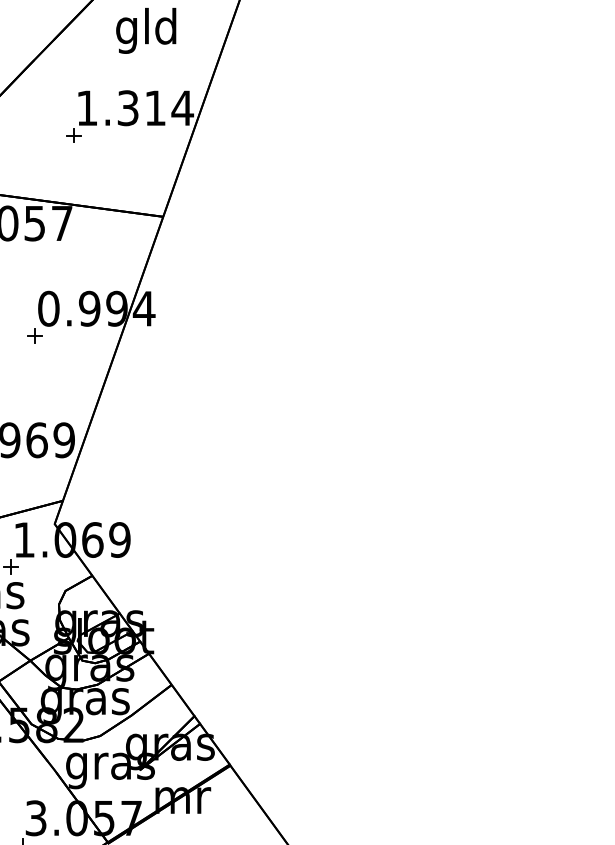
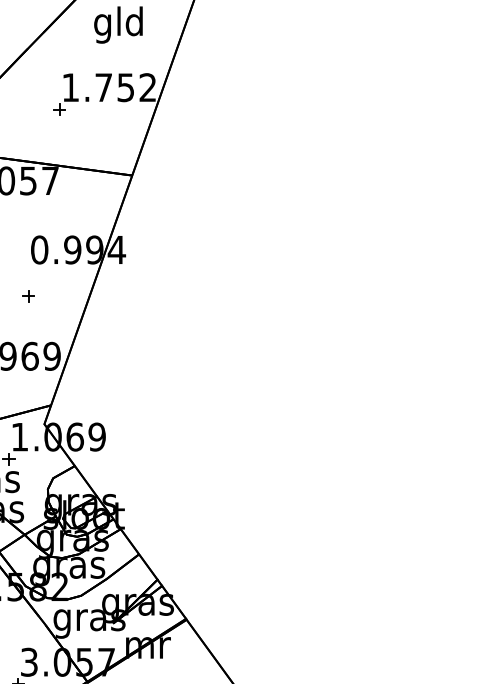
text: (155, 108) -> (125, 87), 1.314 -> 1.752
part: (34, 335) -> (28, 295), moved

